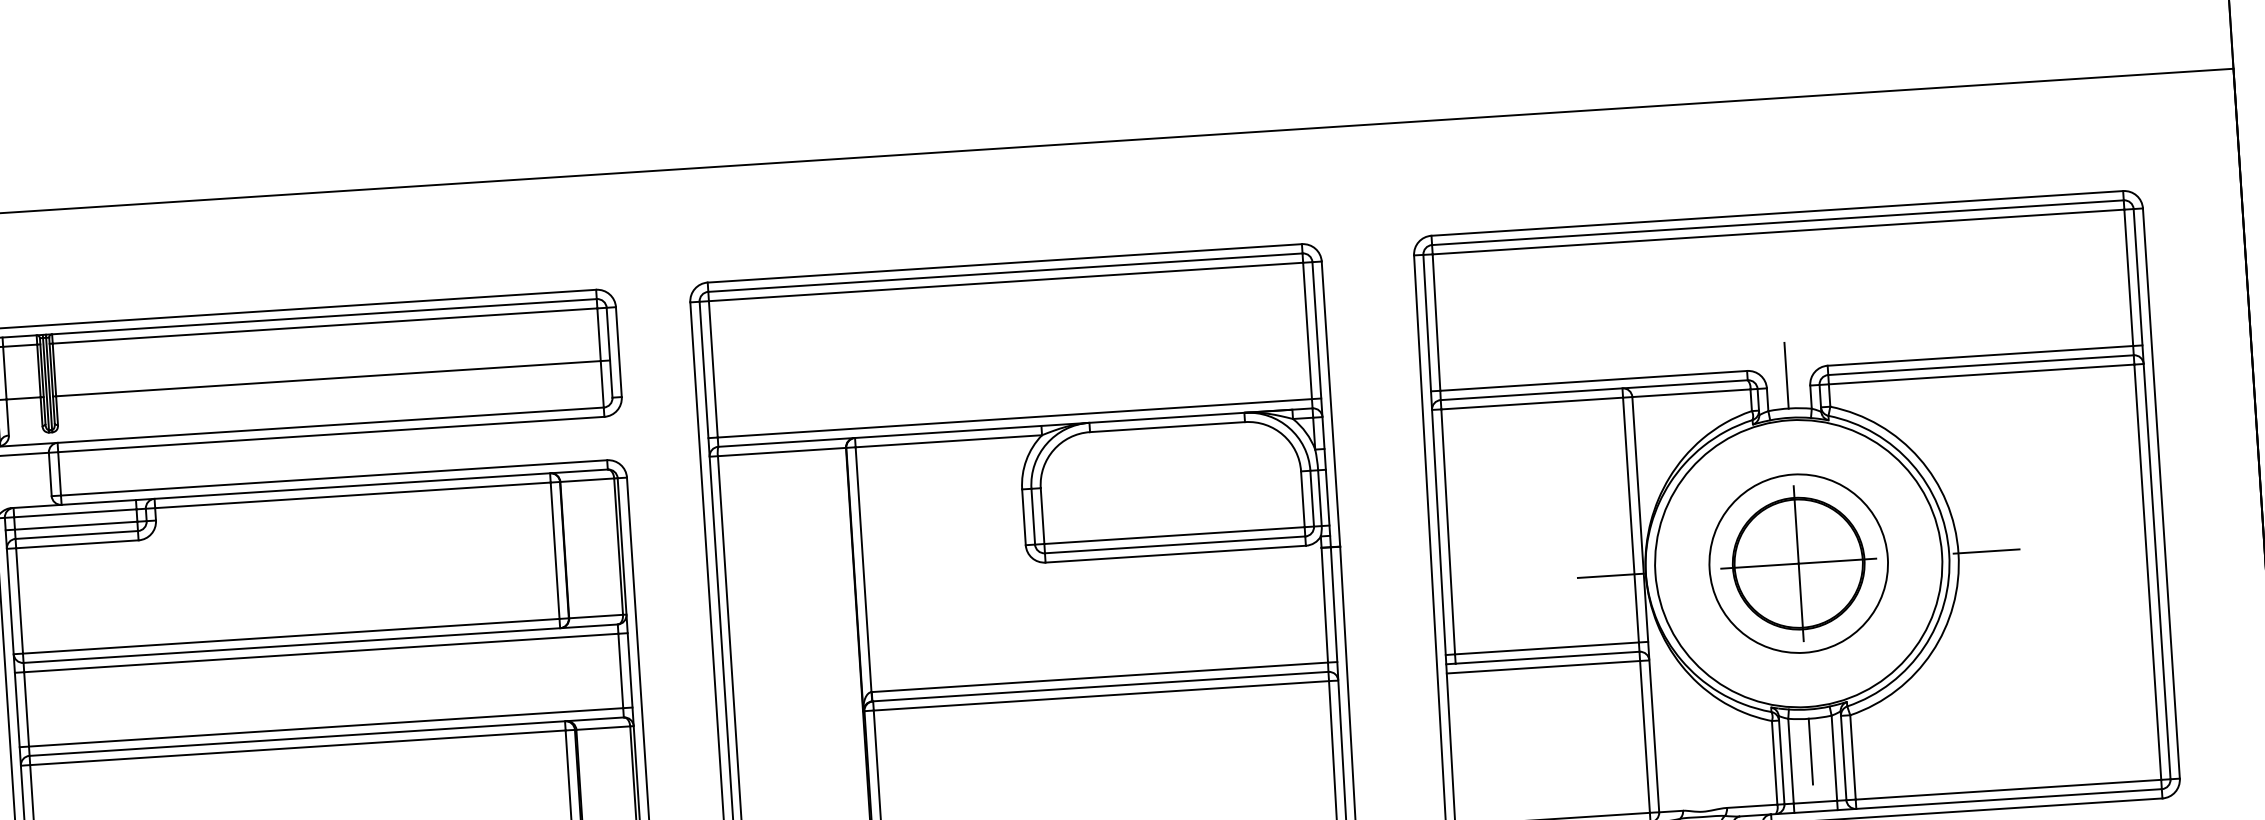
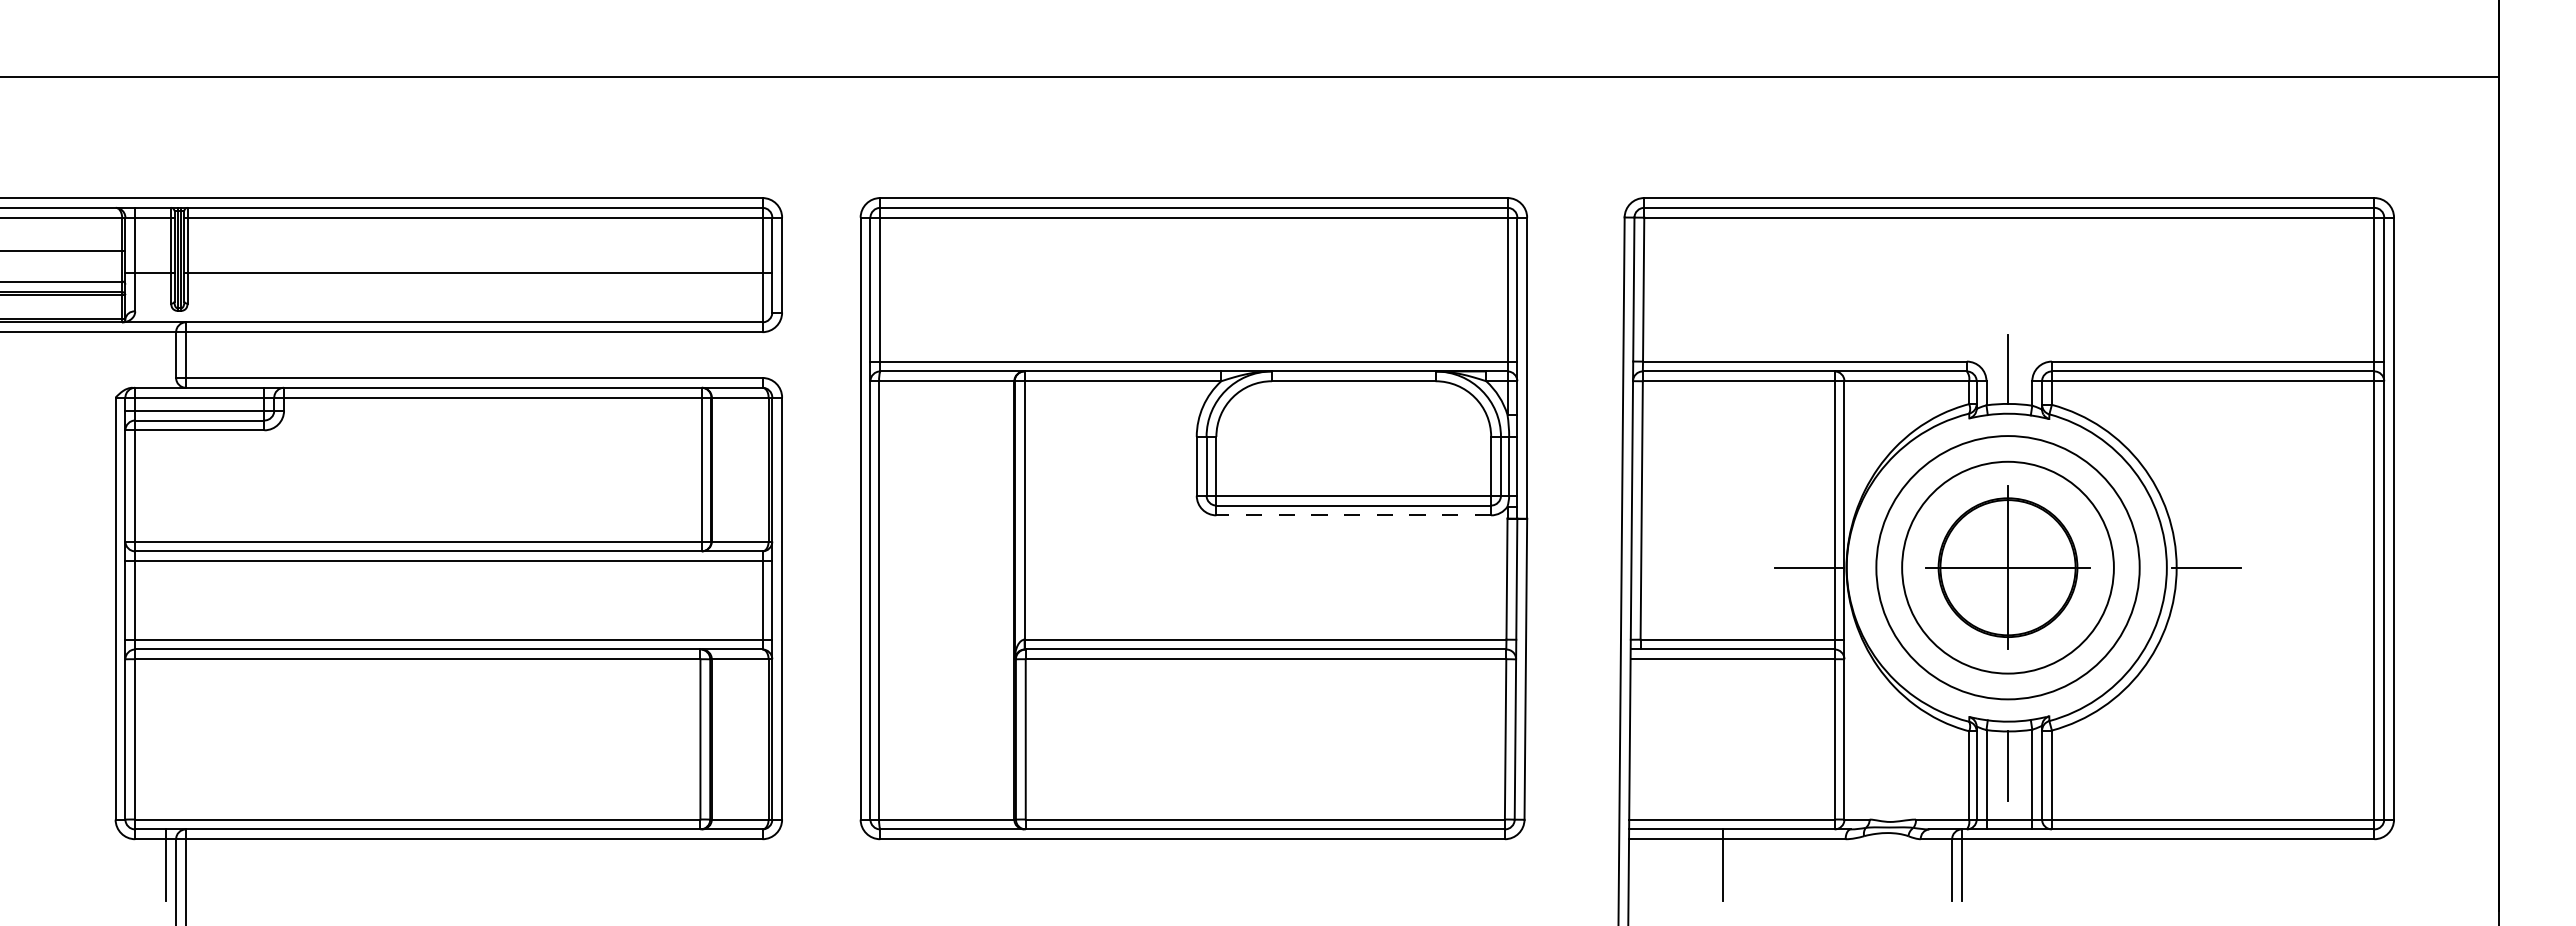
line: (1175, 554) -> (1353, 515), solid -> dashed
circle: (1798, 563) -> (2007, 567), size x0.7
circle: (1798, 563) -> (2007, 567), size x1.4

